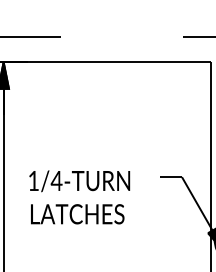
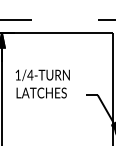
text: (79, 196) -> (42, 83), moved

